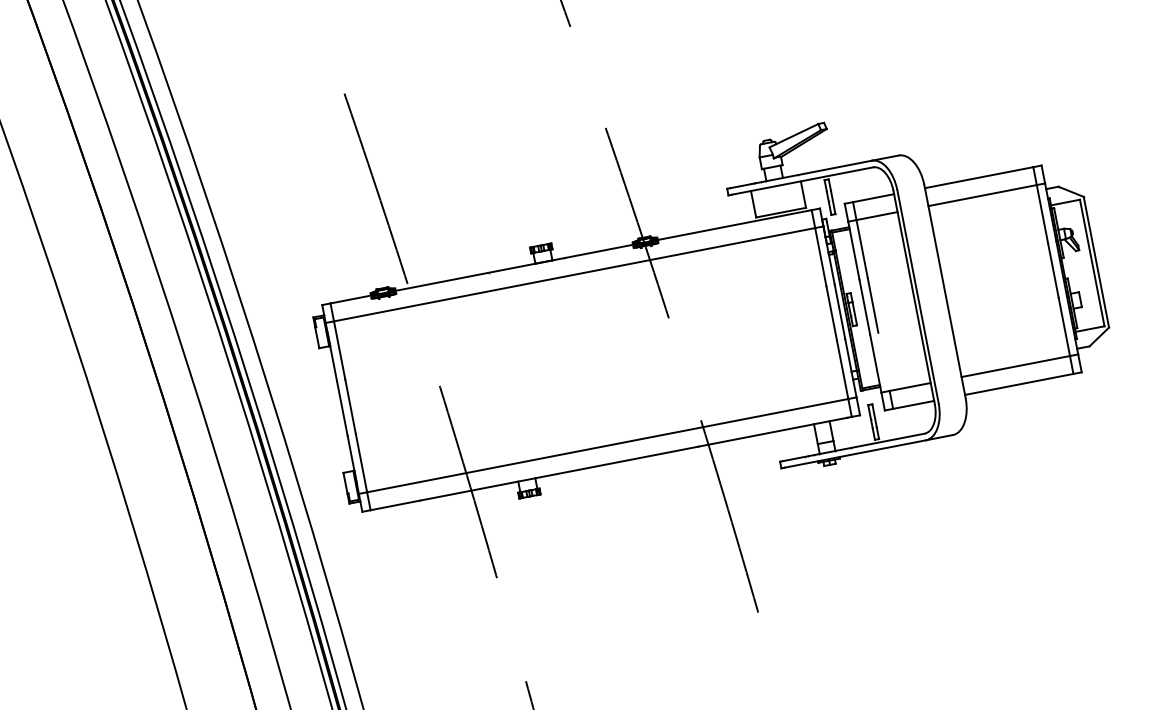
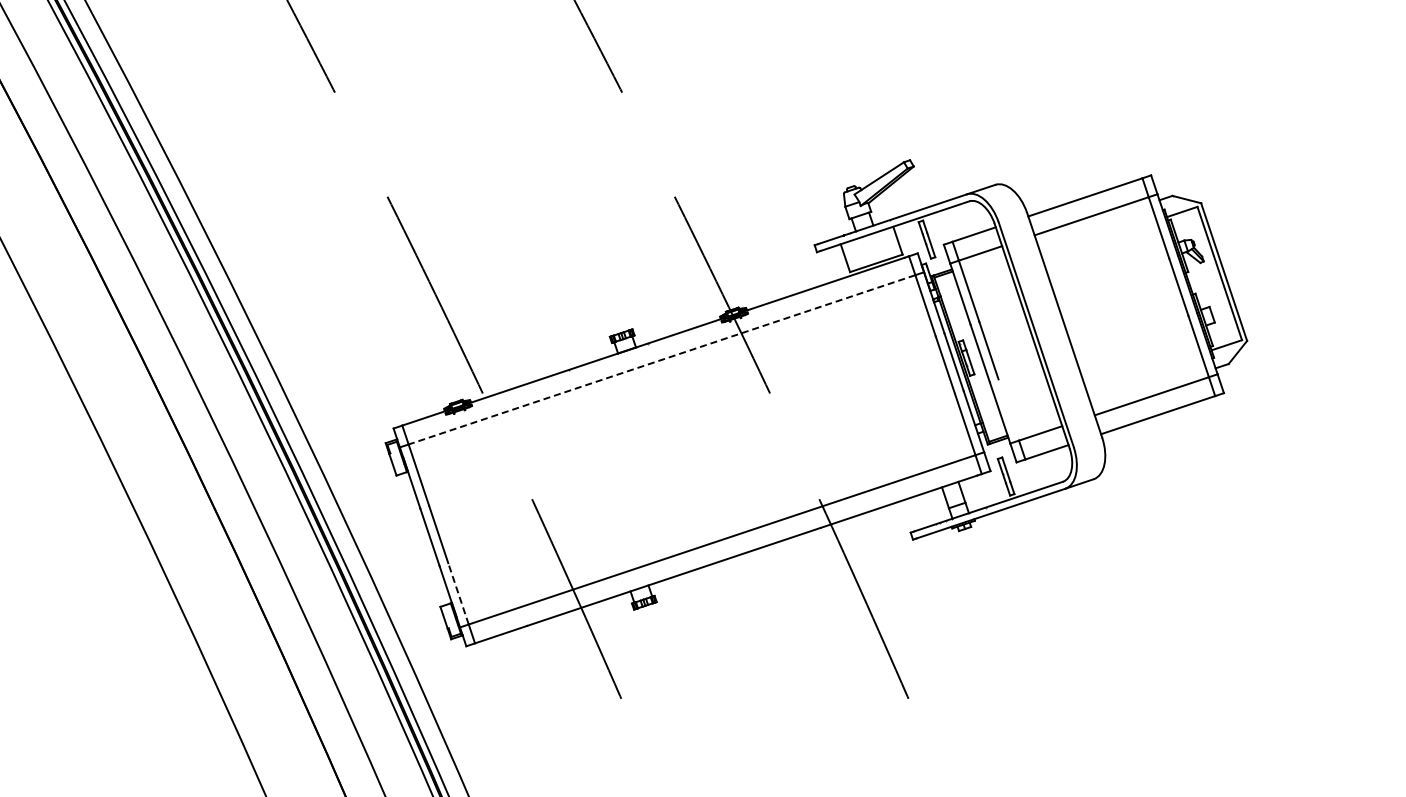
line: (574, 274) -> (661, 359), solid -> dashed
line: (361, 462) -> (458, 593), solid -> dashed

